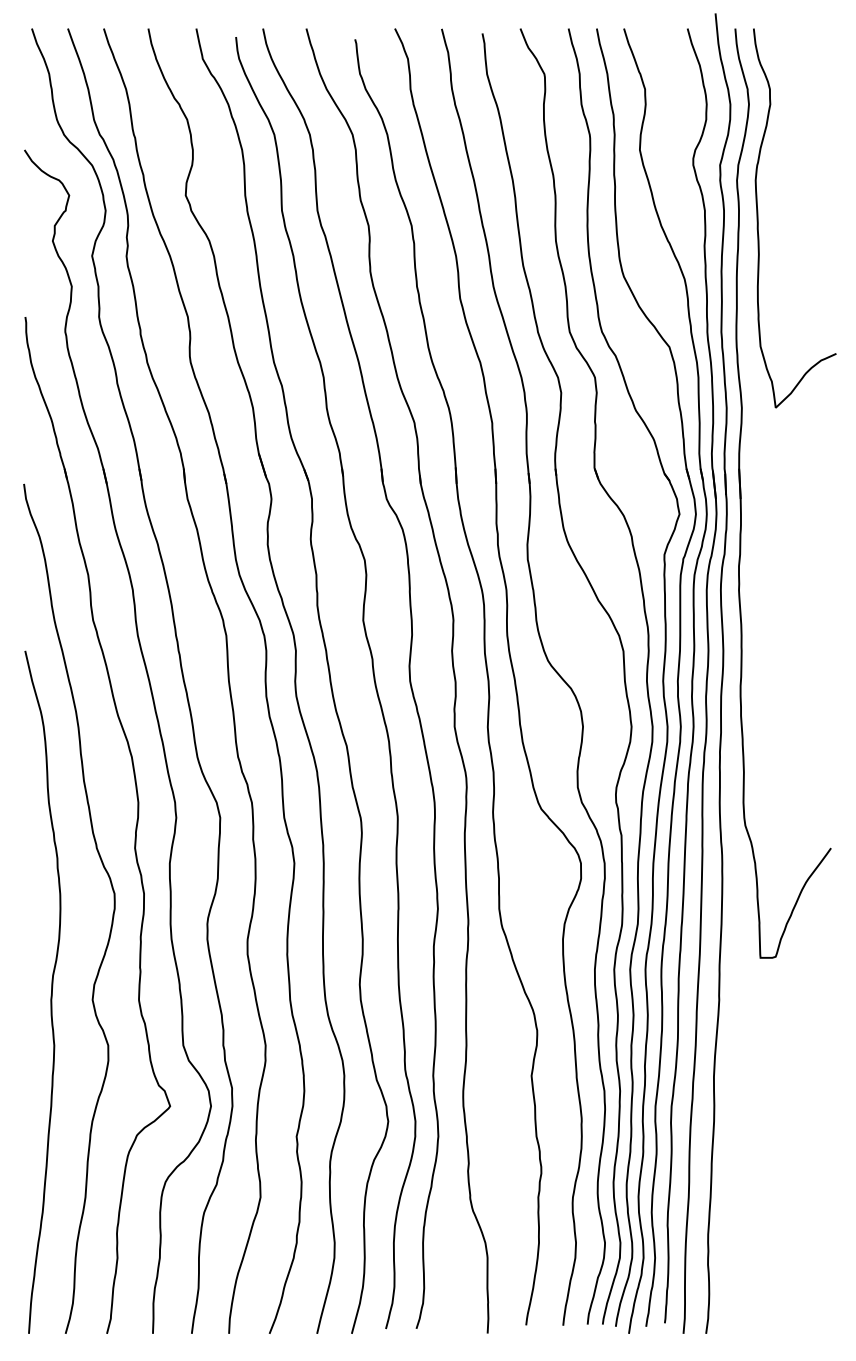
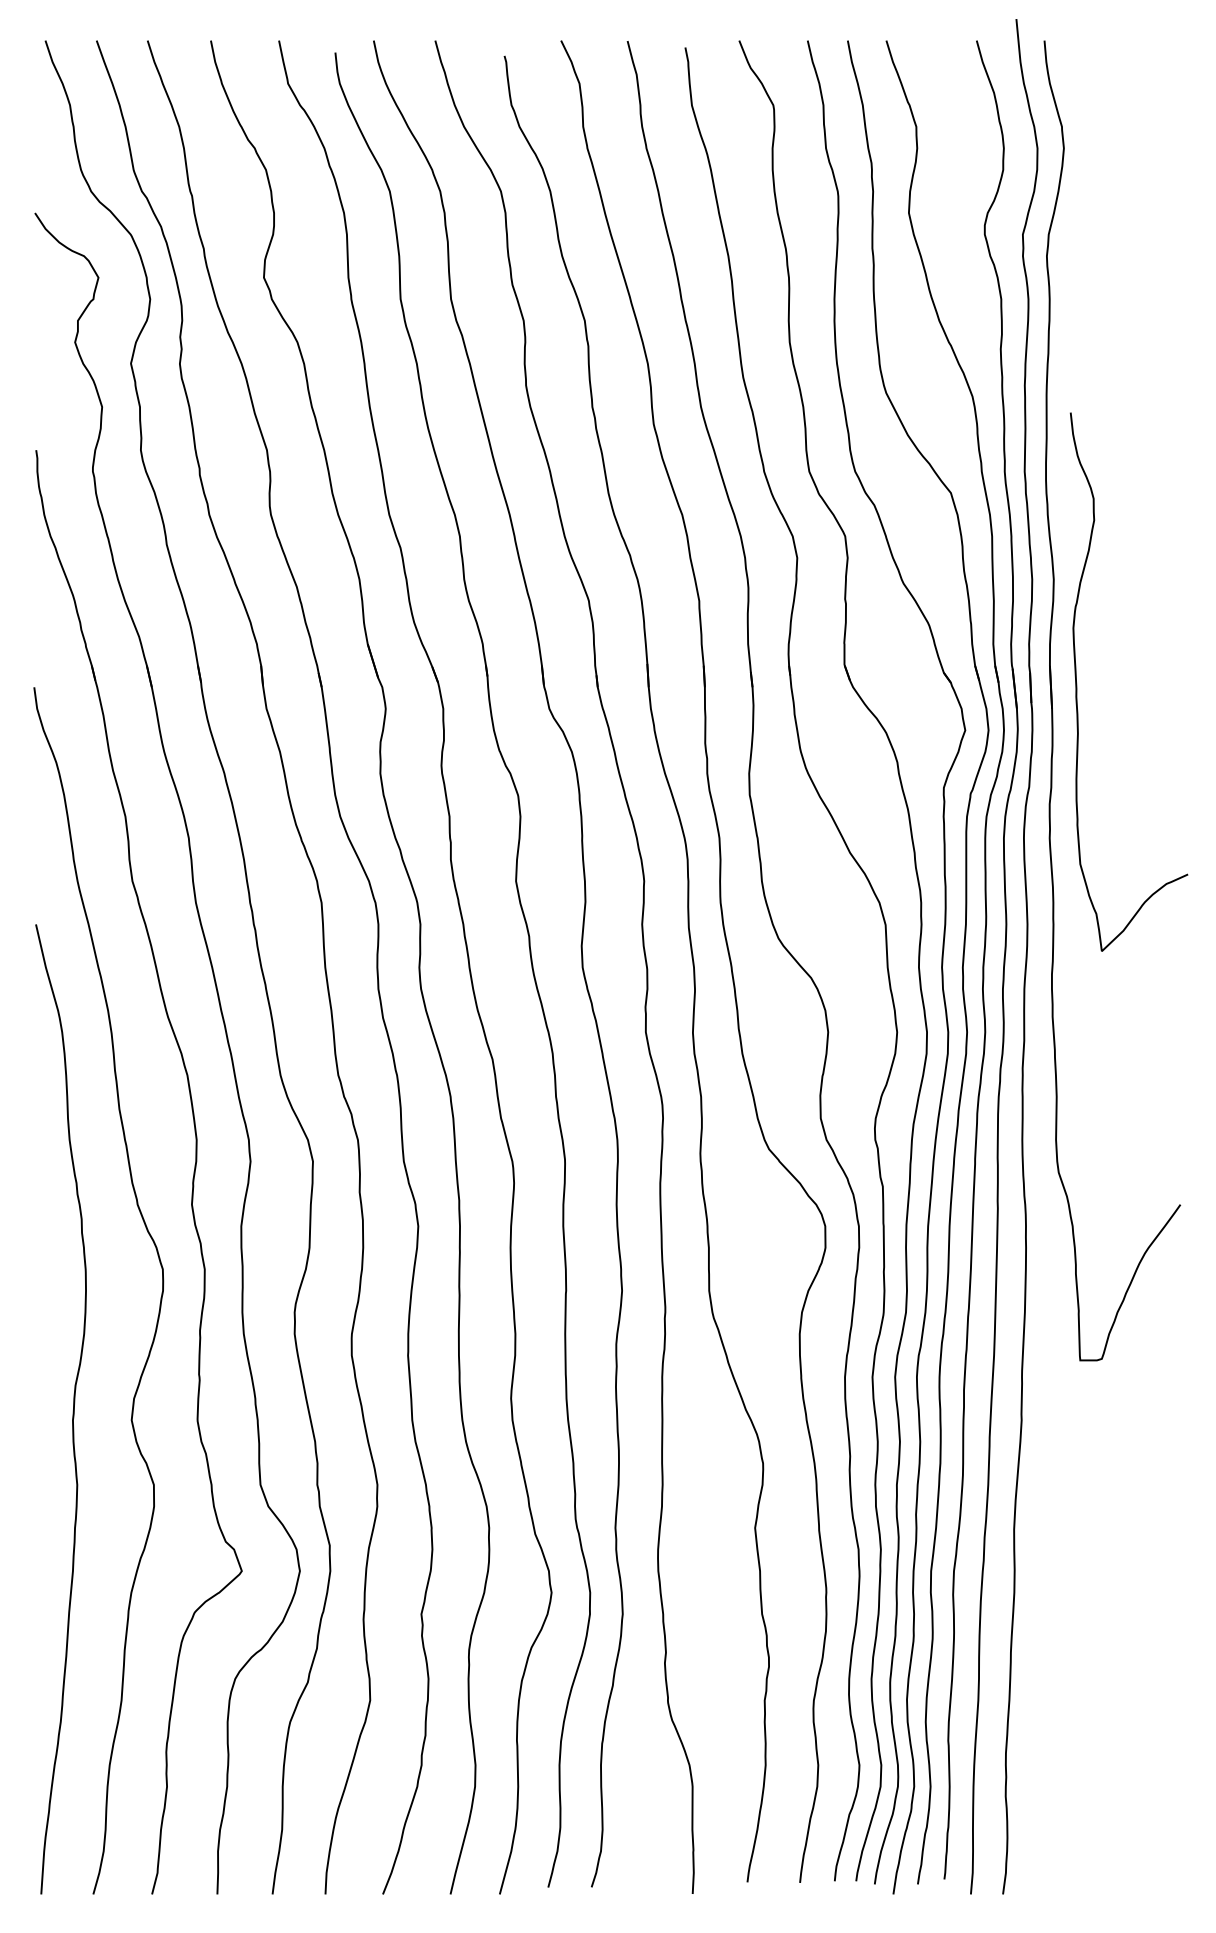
curve: (758, 219) -> (1077, 683), moved

